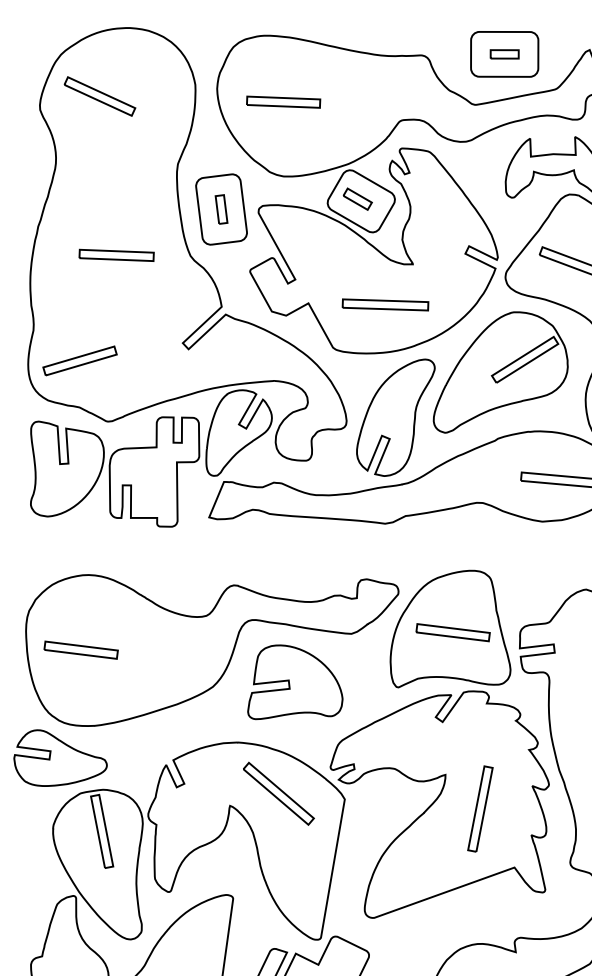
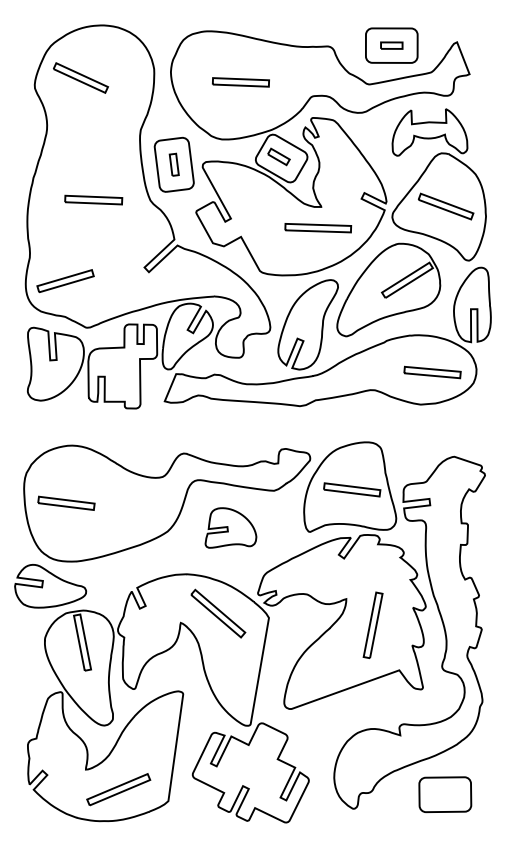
part: (283, 102) -> (240, 82), moved
part: (385, 305) -> (318, 228), moved
part: (294, 681) -> (230, 527), size x0.7

